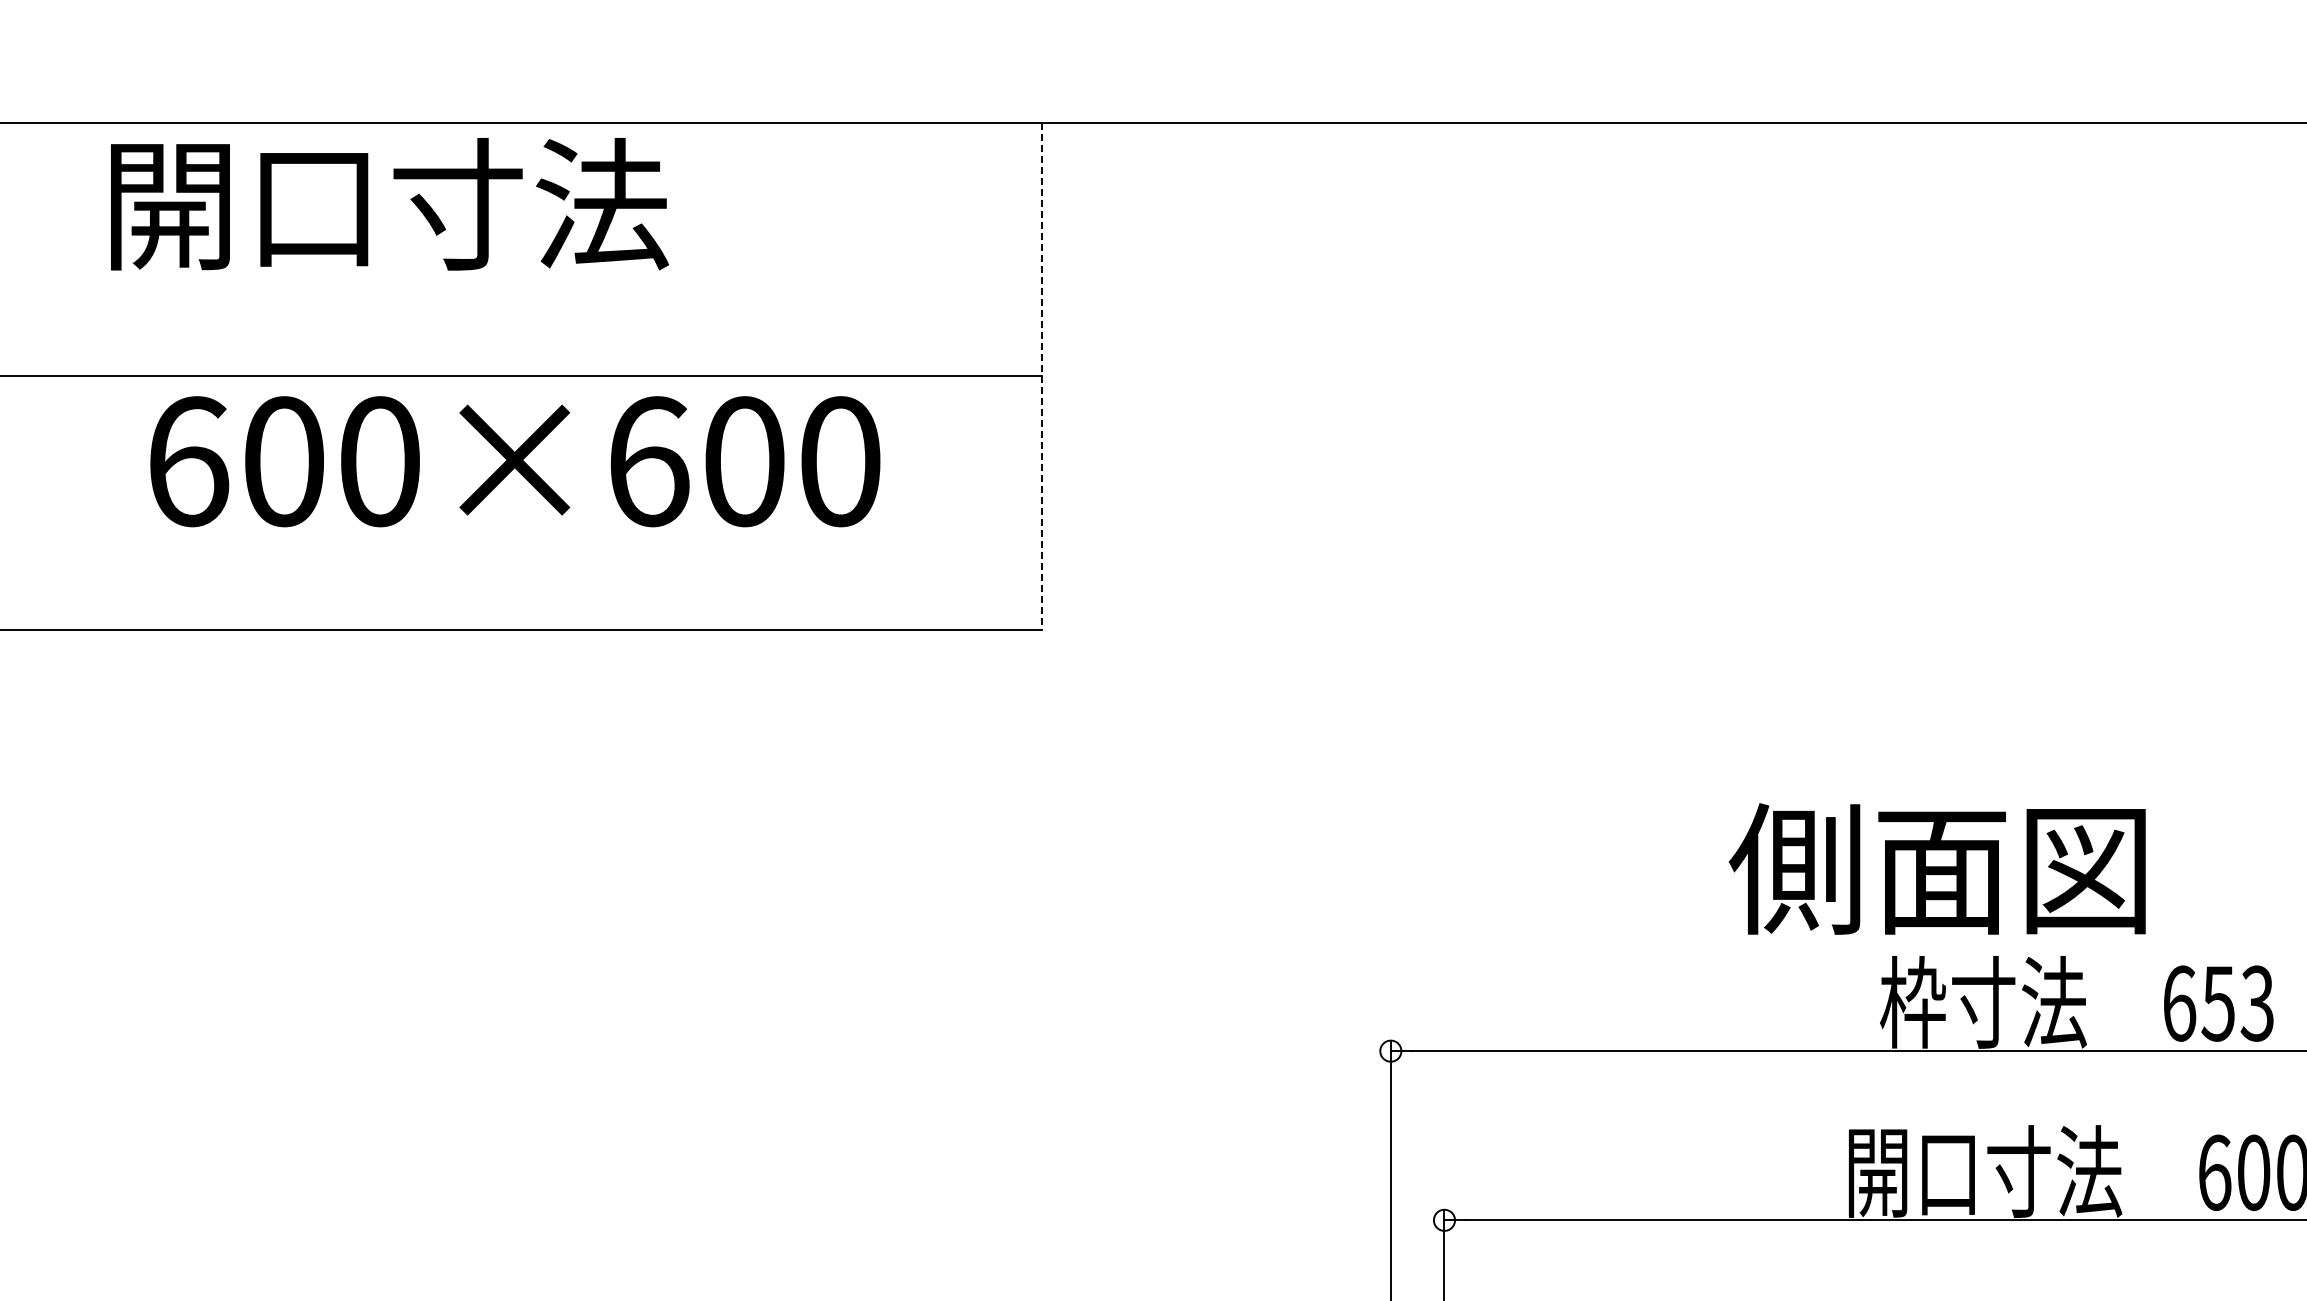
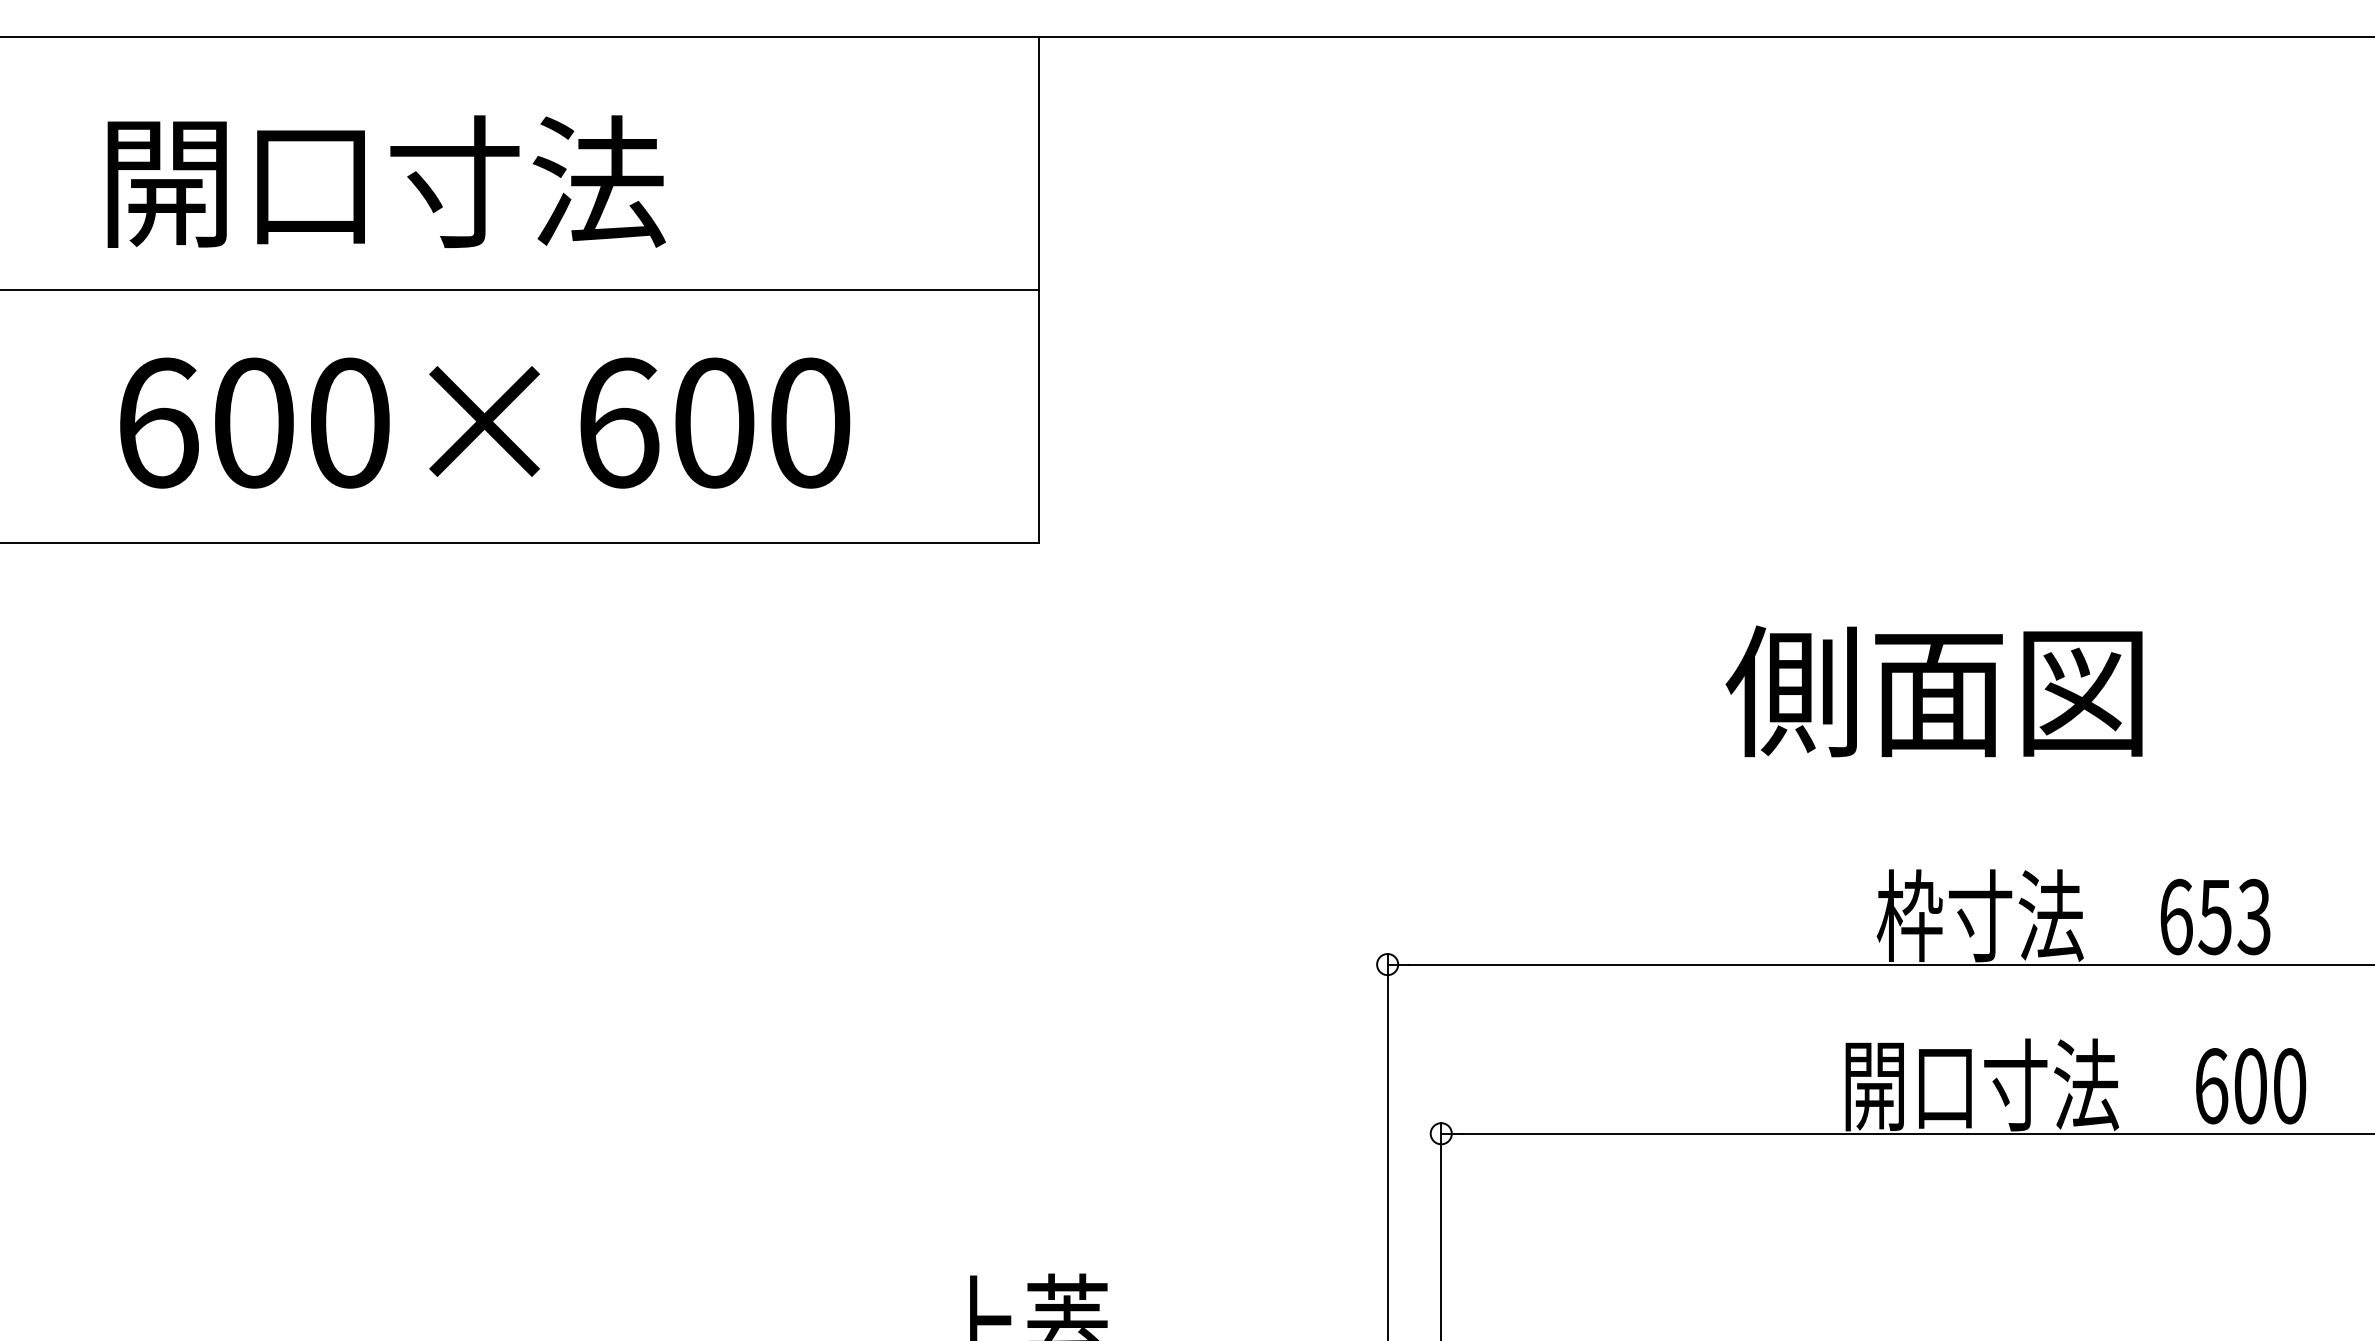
text: (389, 204) -> (386, 181), moved
line: (1041, 377) -> (1038, 290), dashed -> solid
text: (515, 461) -> (485, 422), moved
text: (1936, 869) -> (1933, 691), moved

